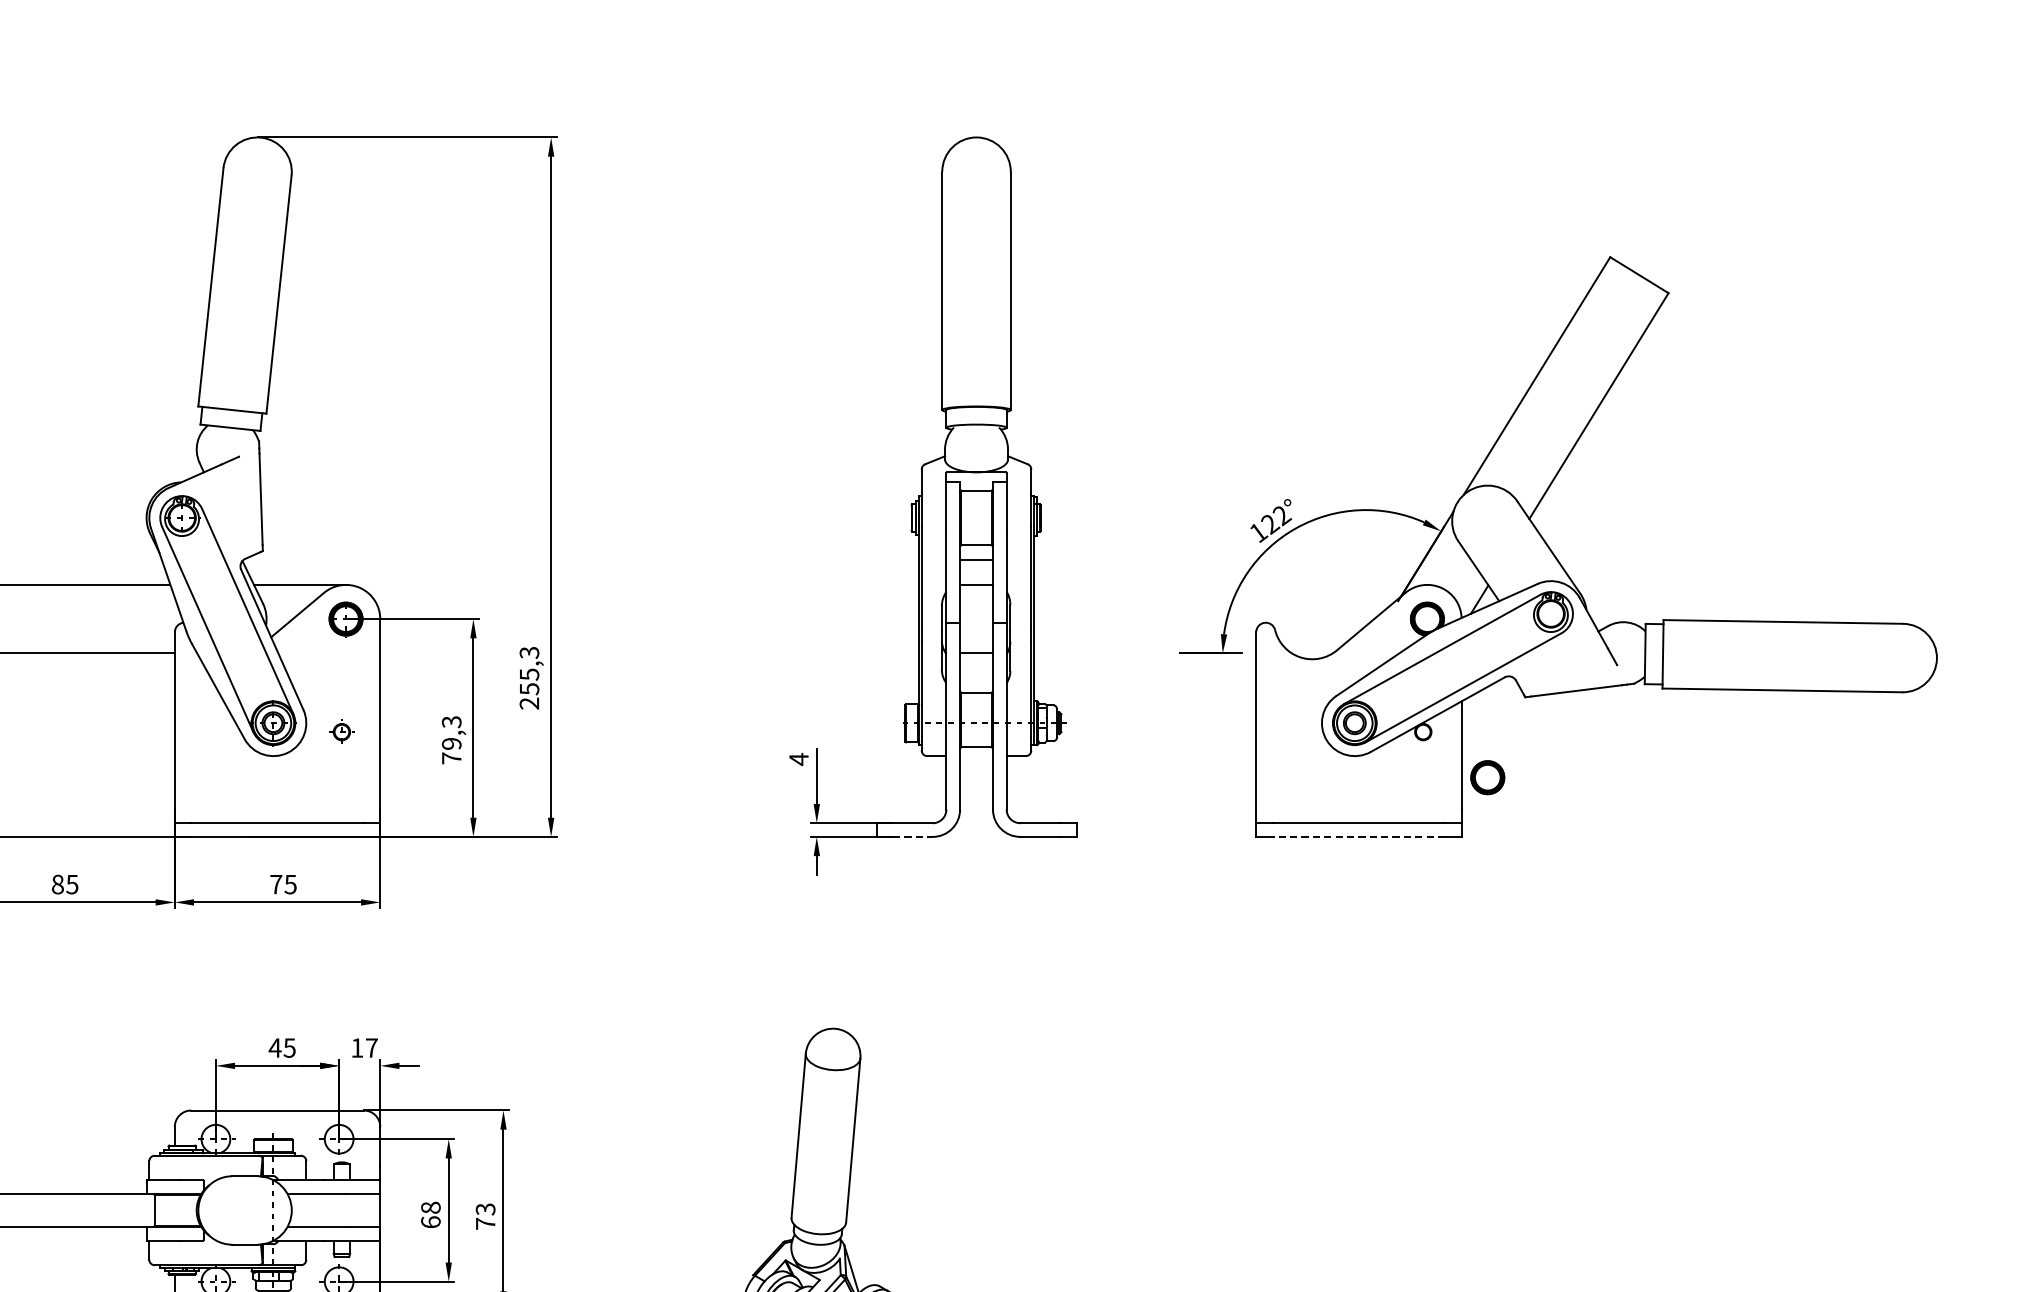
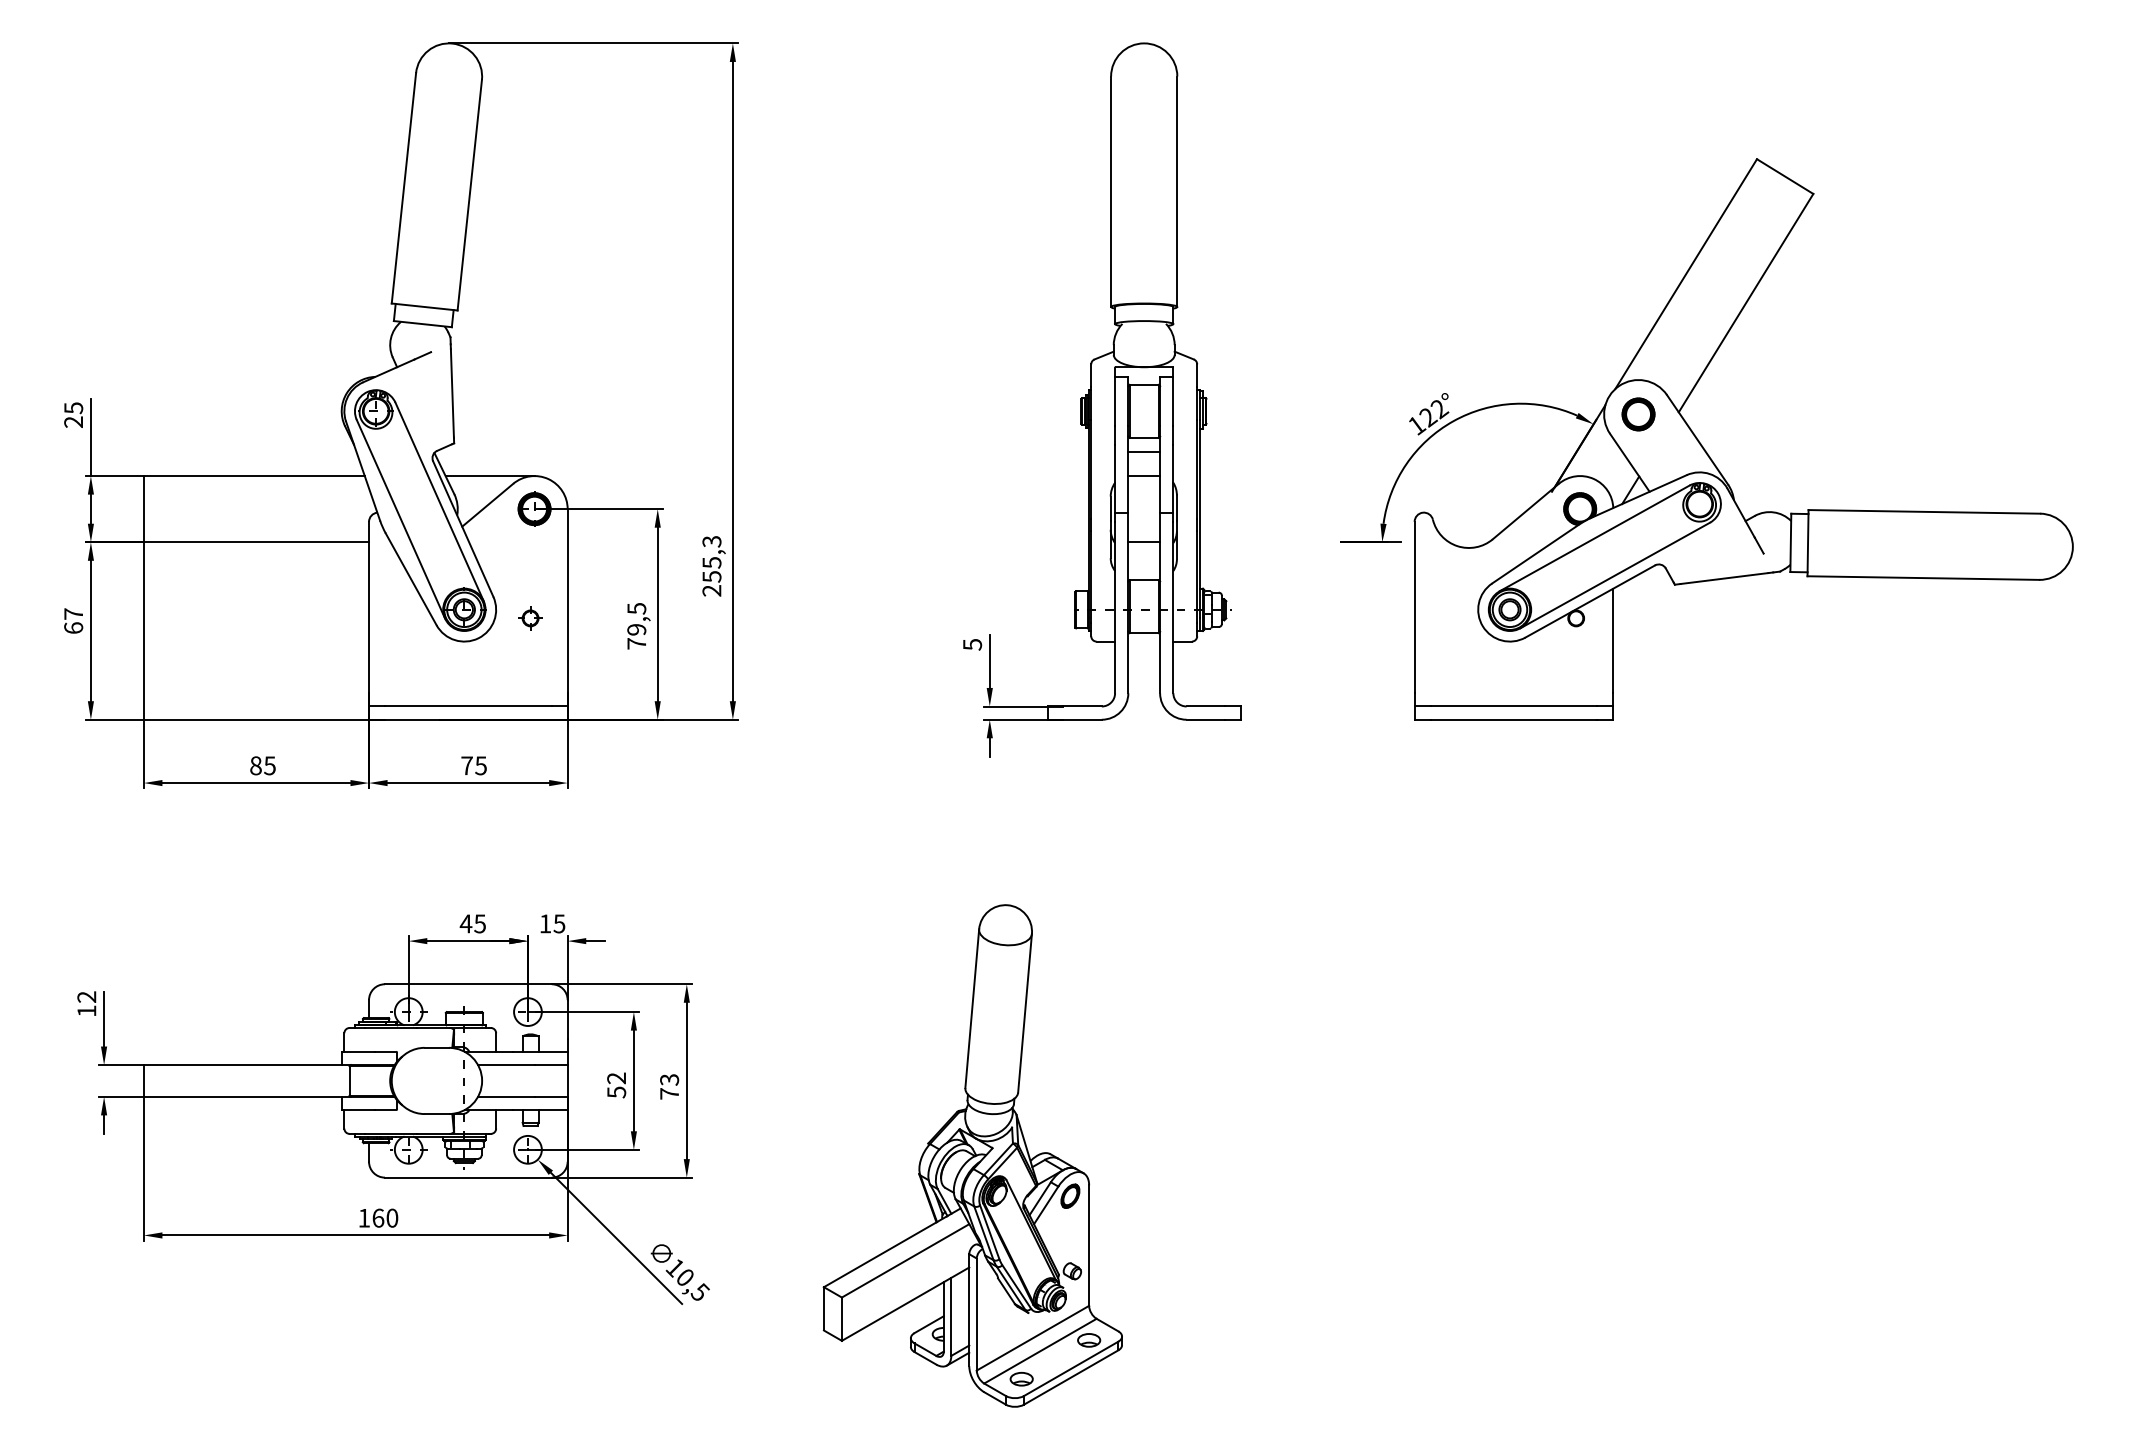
text: (451, 721) -> (636, 608), 79,3 -> 79,5
text: (798, 759) -> (972, 644), 4 -> 5
part: (1487, 777) -> (1638, 414), moved
line: (913, 836) -> (1083, 719), dashed -> solid
line: (1358, 836) -> (1513, 719), dashed -> solid
text: (371, 1047) -> (559, 923), 17 -> 15
text: (430, 1215) -> (616, 1085), 68 -> 52

